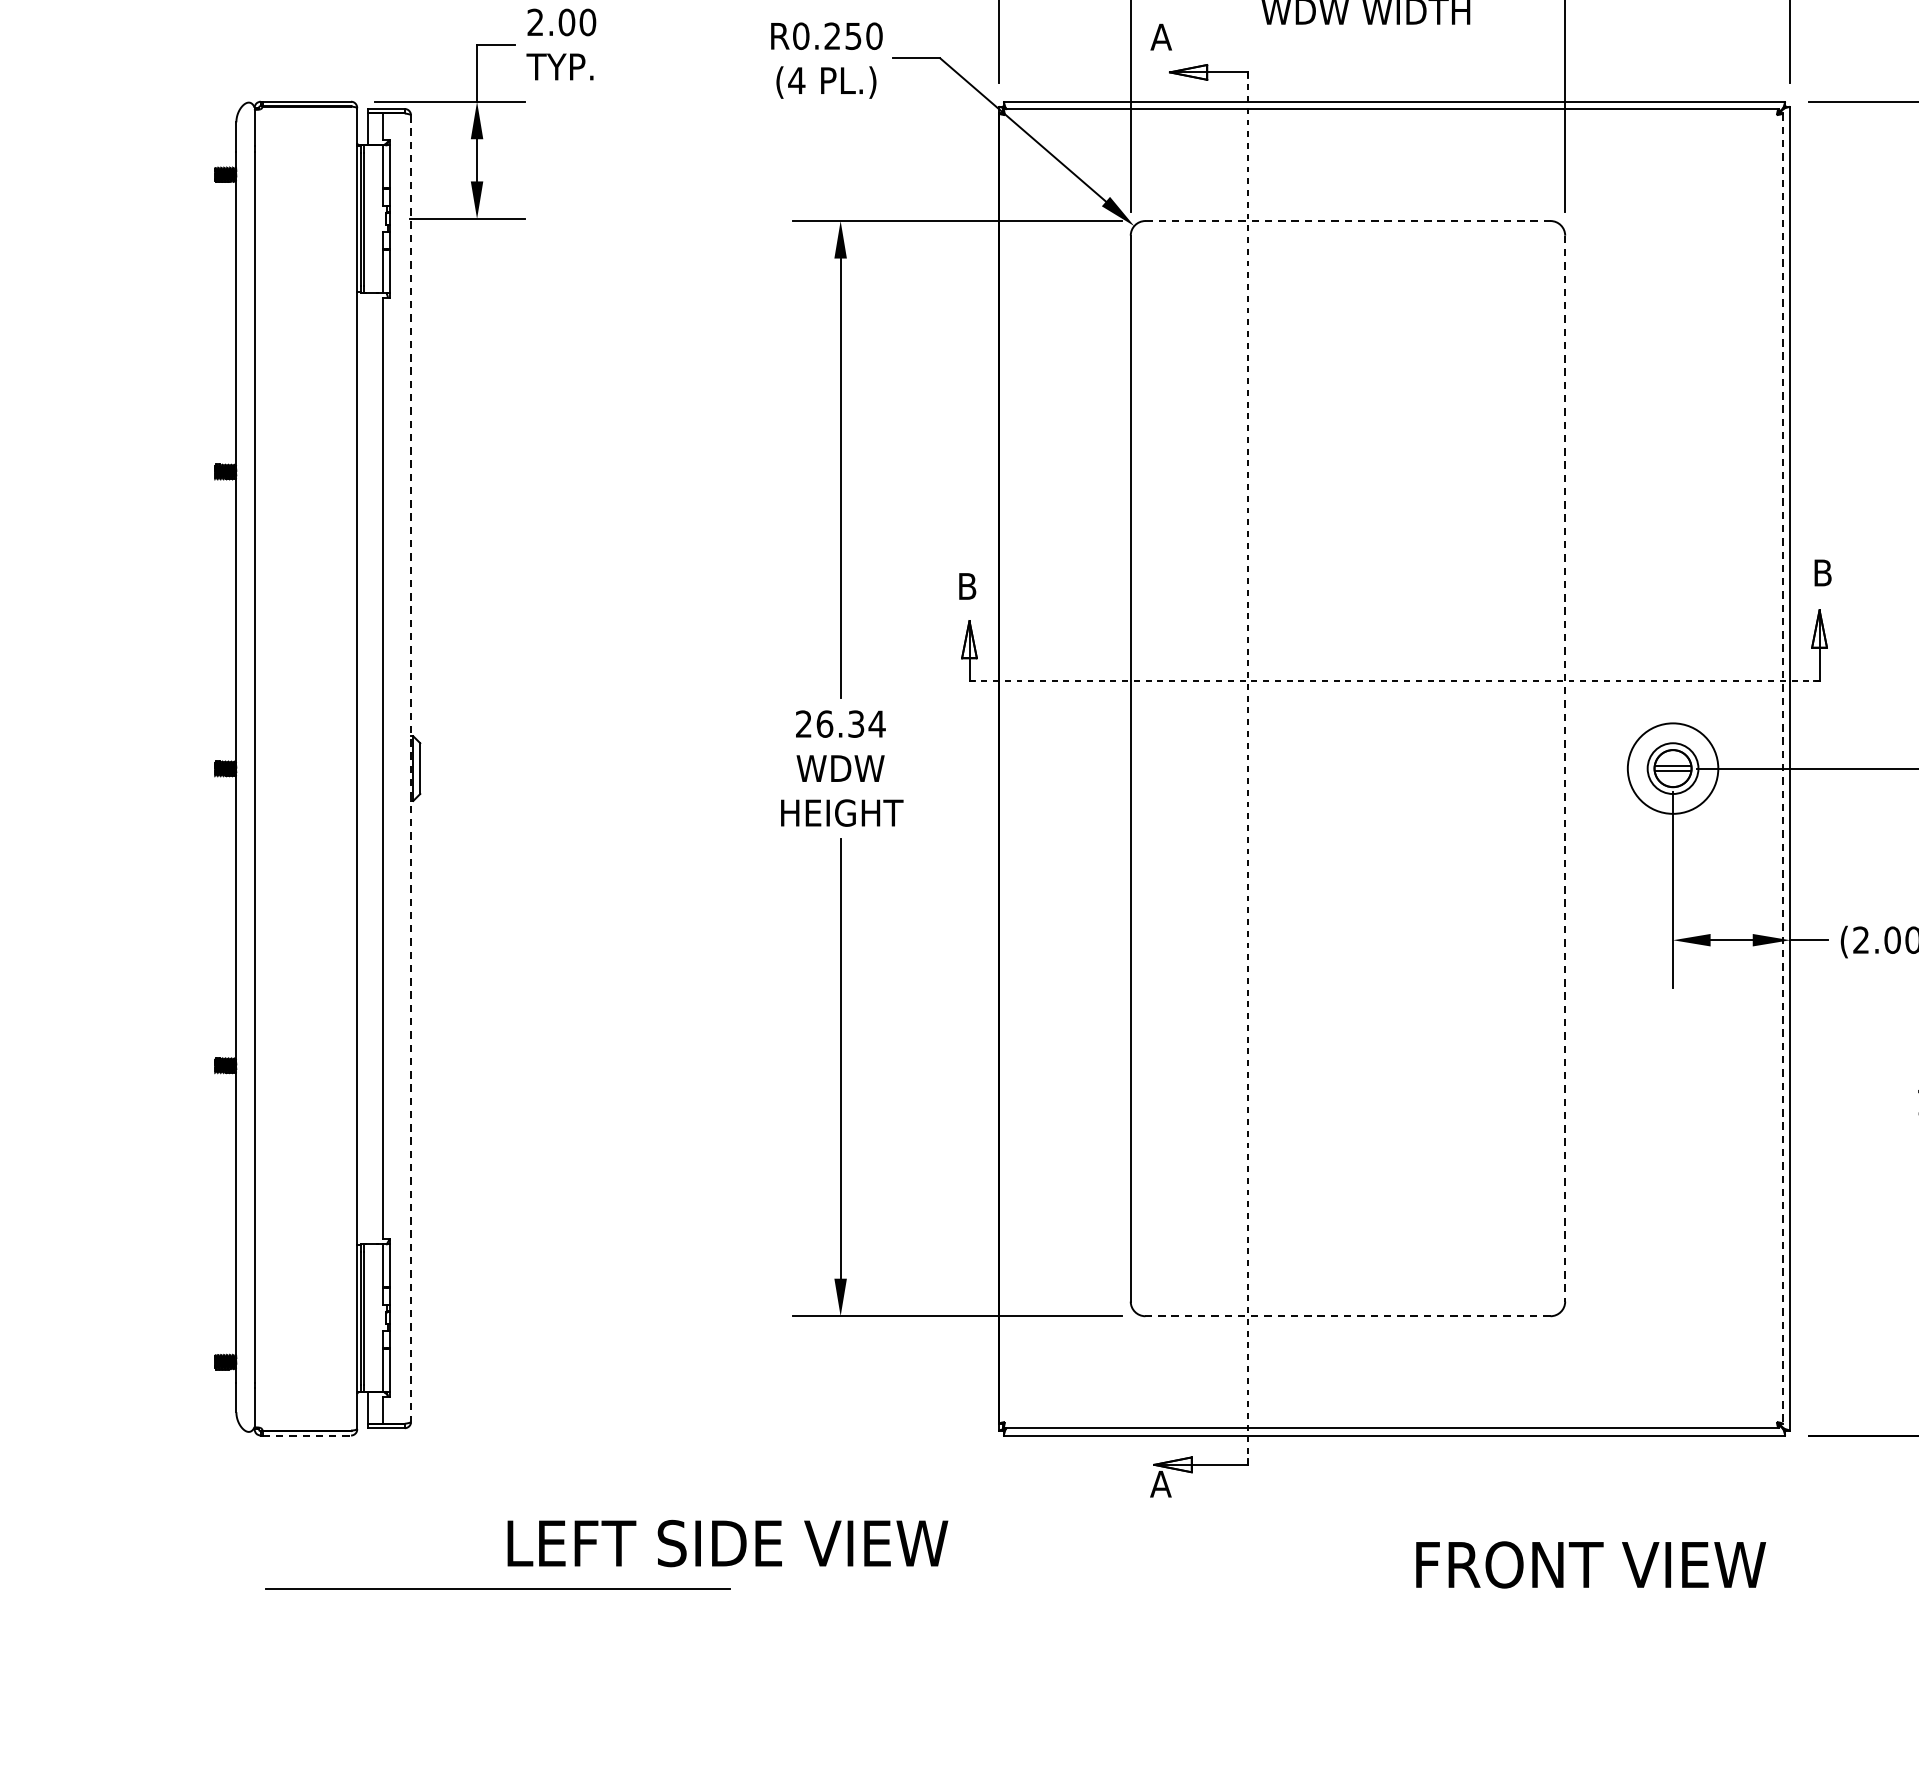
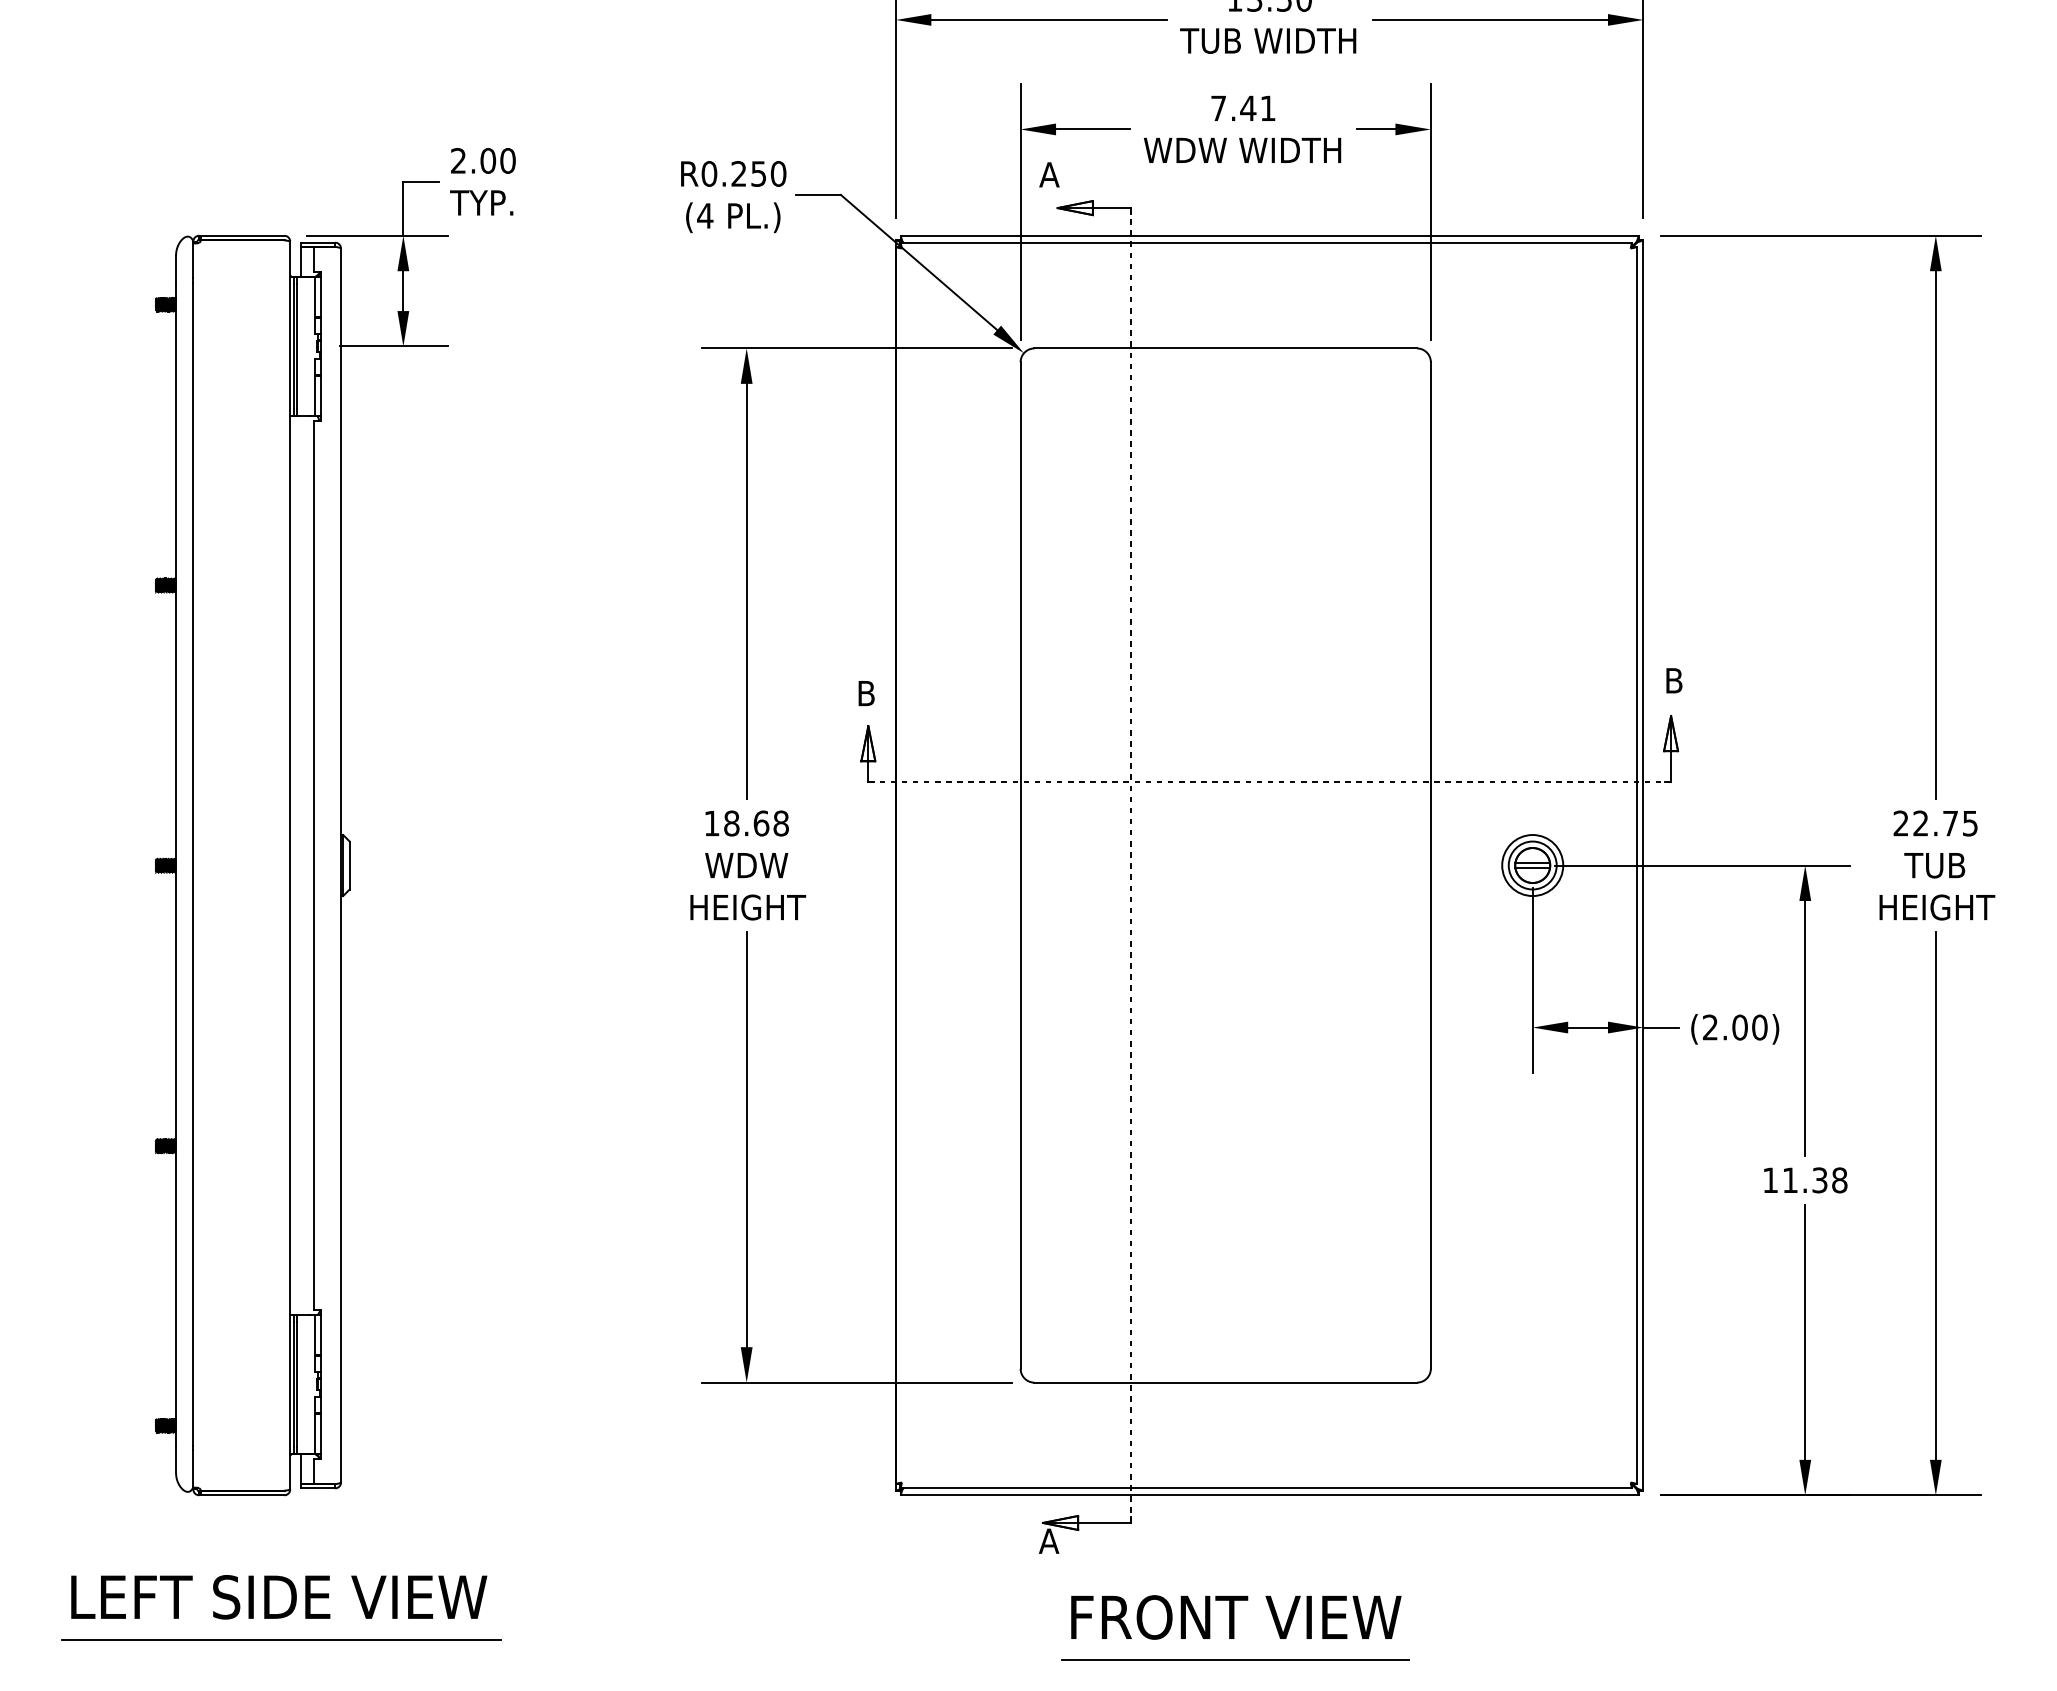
line: (1348, 221) -> (1226, 348), dashed -> solid
text: (840, 724) -> (746, 823), 26.34 -> 18.68
circle: (1672, 768) -> (1532, 865), size x0.71
line: (1782, 768) -> (1636, 865), dashed -> solid
line: (411, 769) -> (341, 866), dashed -> solid
line: (1564, 769) -> (1430, 866), dashed -> solid
line: (1347, 1316) -> (1225, 1382), dashed -> solid
line: (306, 1435) -> (242, 1495), dashed -> solid
text: (728, 1543) -> (279, 1597), moved
text: (1591, 1564) -> (1236, 1617), moved
line: (498, 1588) -> (281, 1639), moved
line: (1357, 1610) -> (1234, 1660), added

